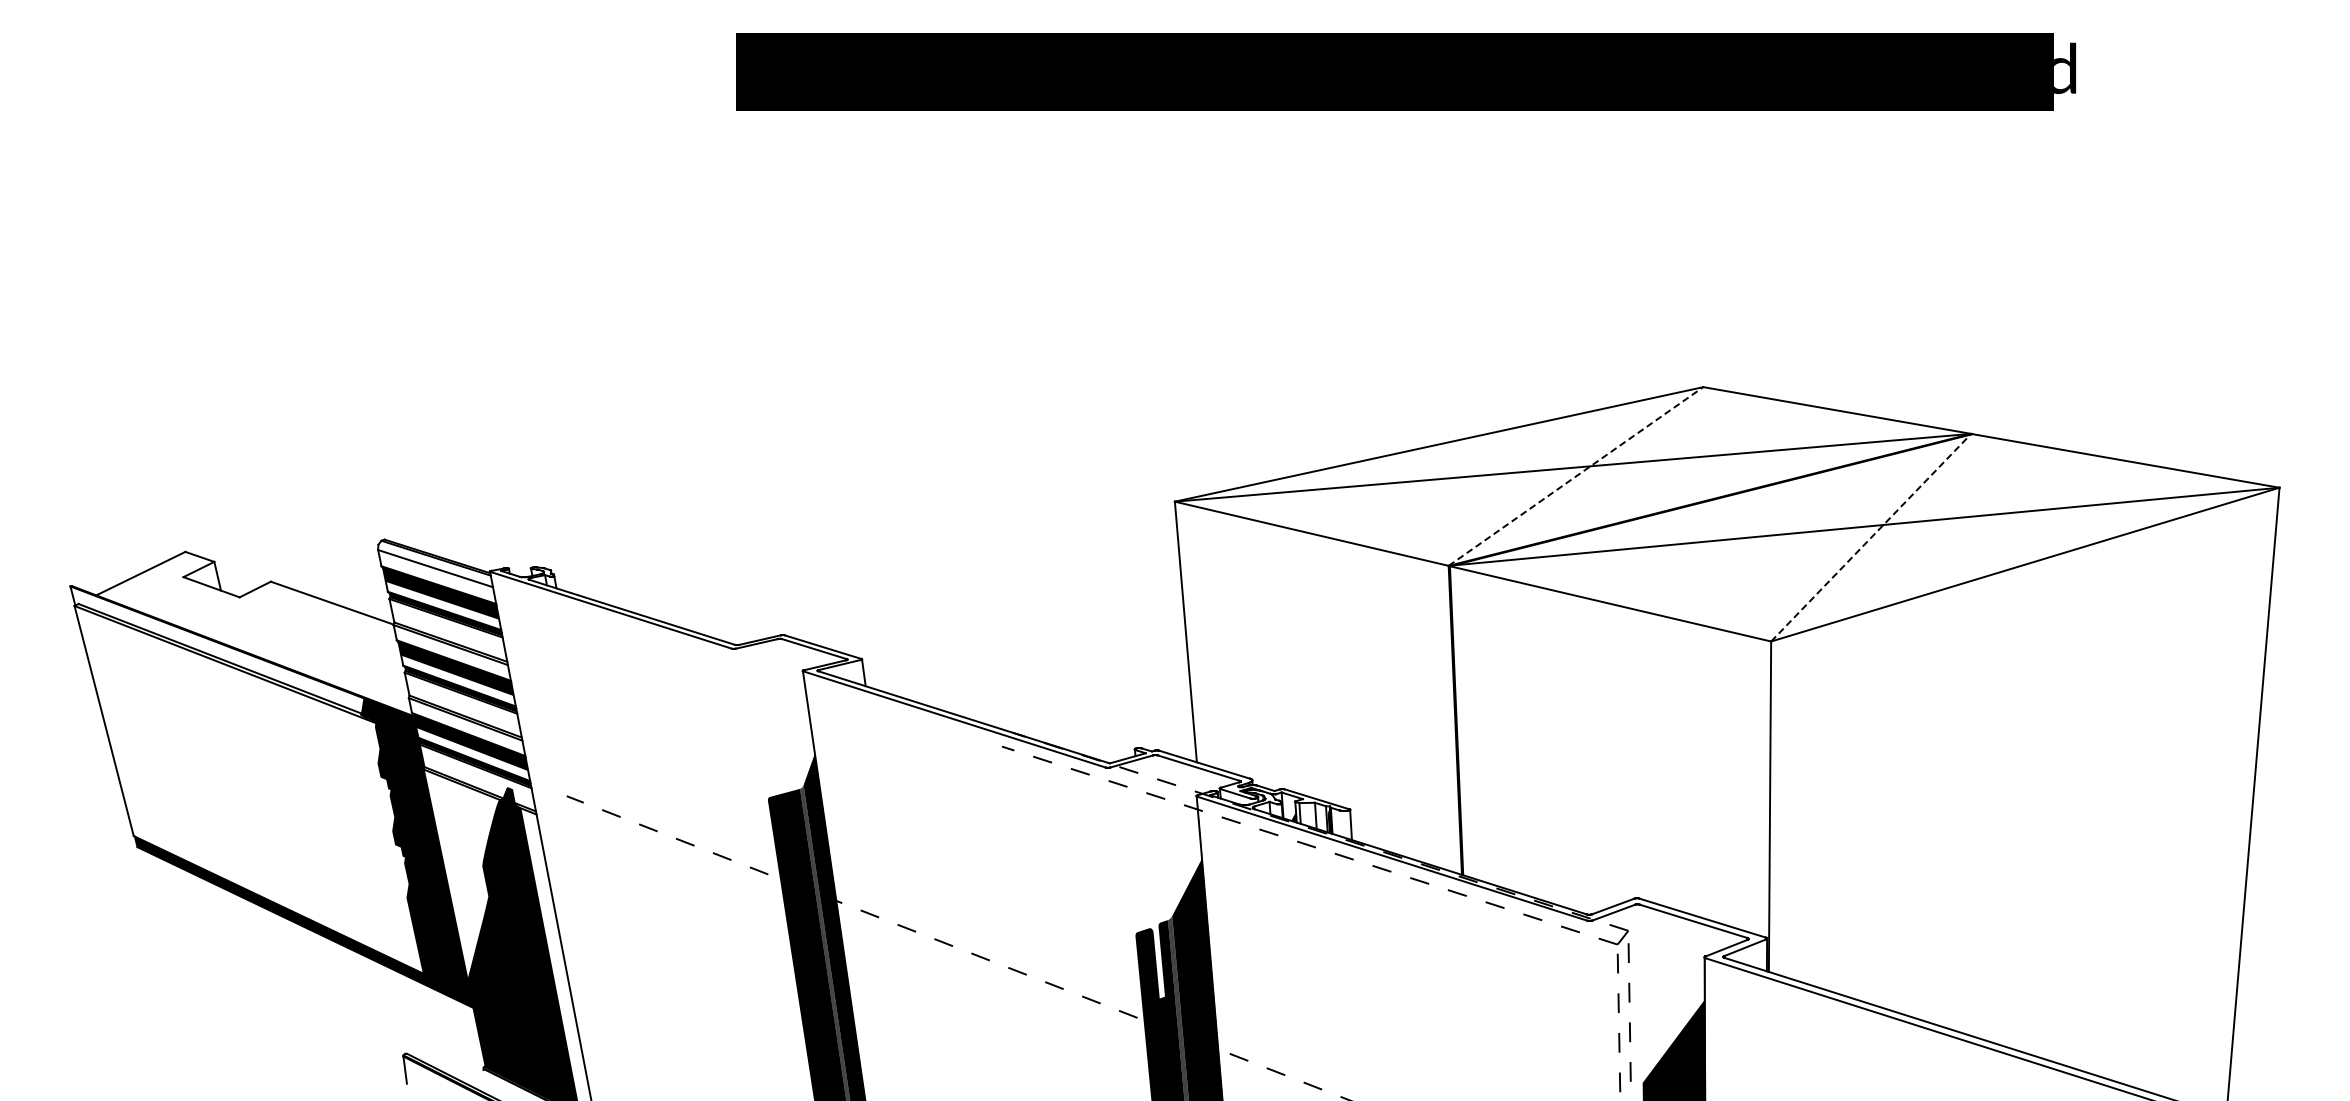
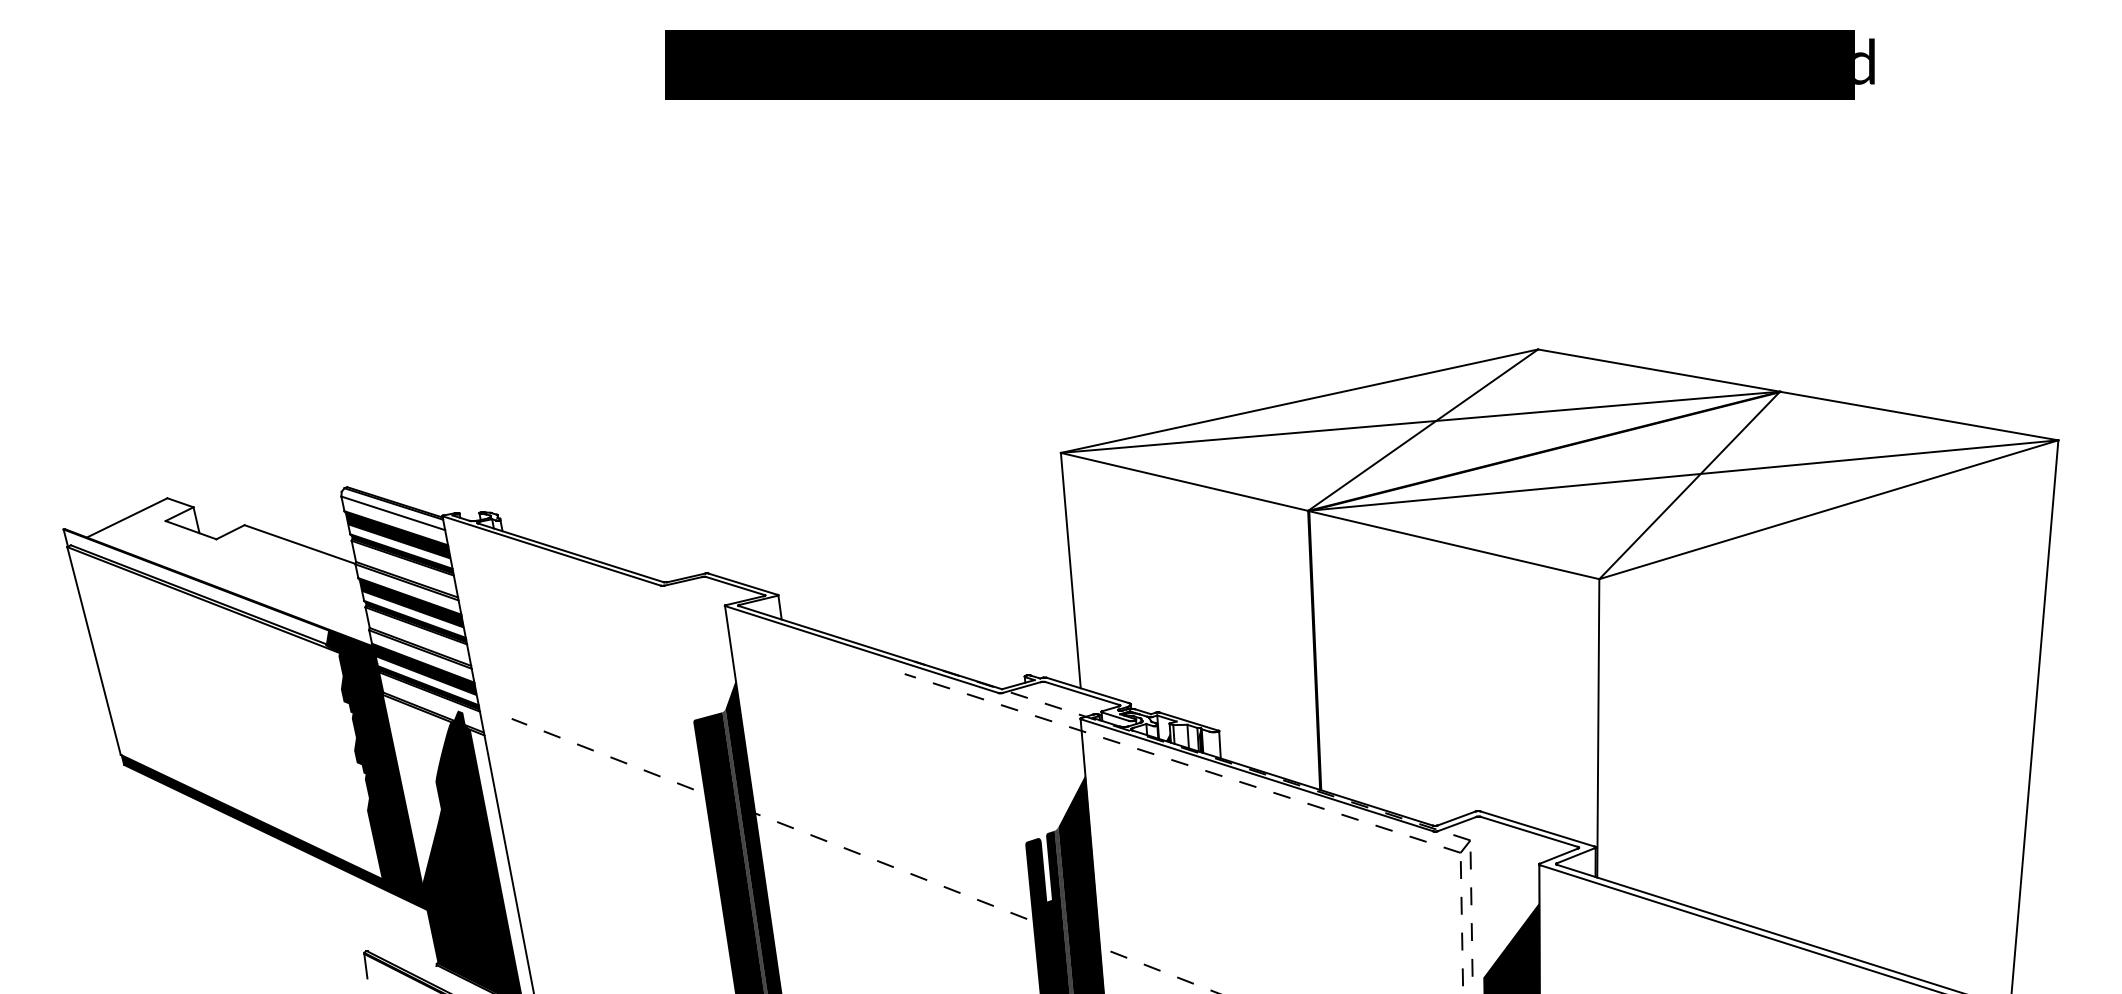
line: (1576, 476) -> (1423, 430), dashed -> solid
line: (1871, 537) -> (1689, 485), dashed -> solid

